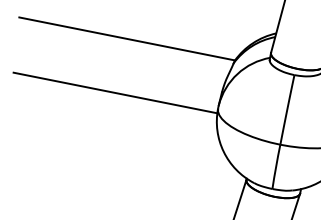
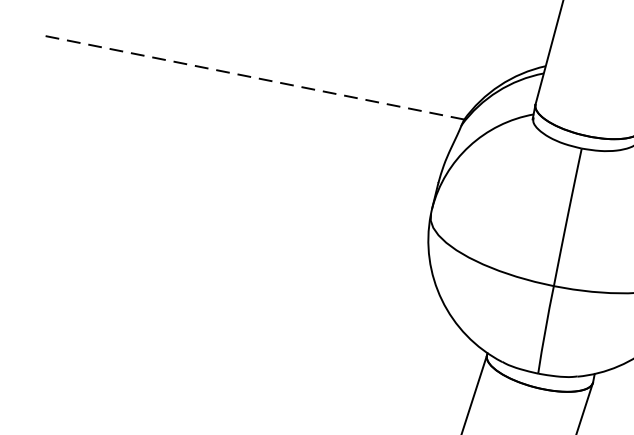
line: (127, 38) -> (251, 76), solid -> dashed
line: (115, 92) -> (228, 182), removed

